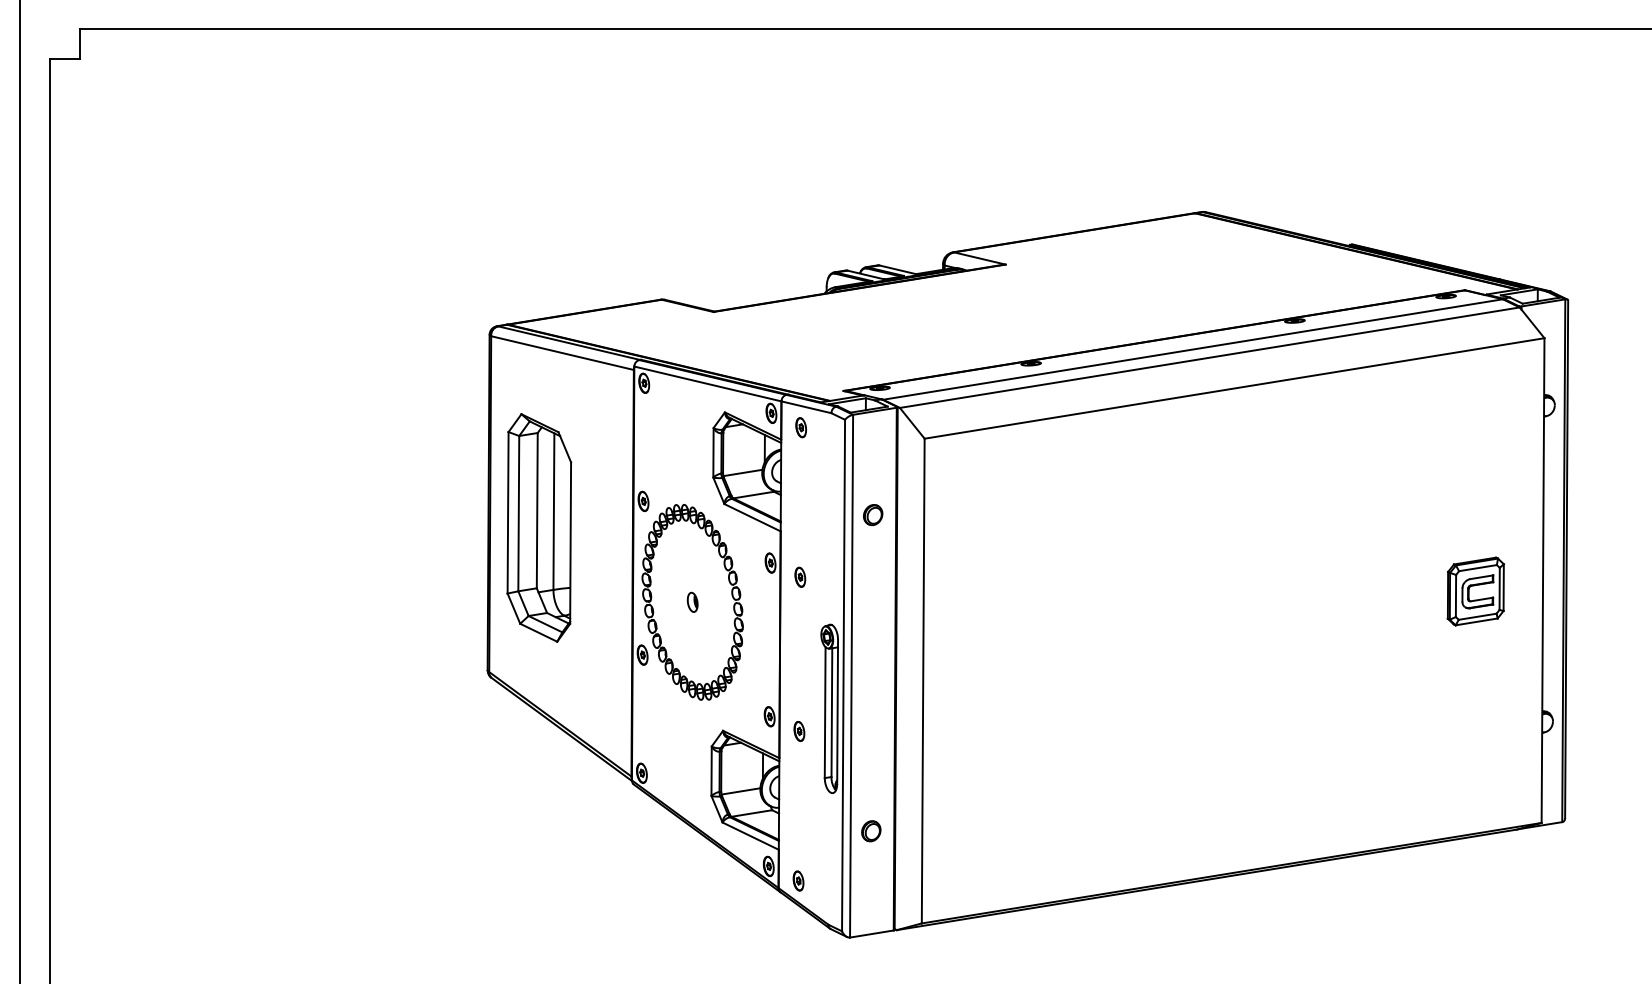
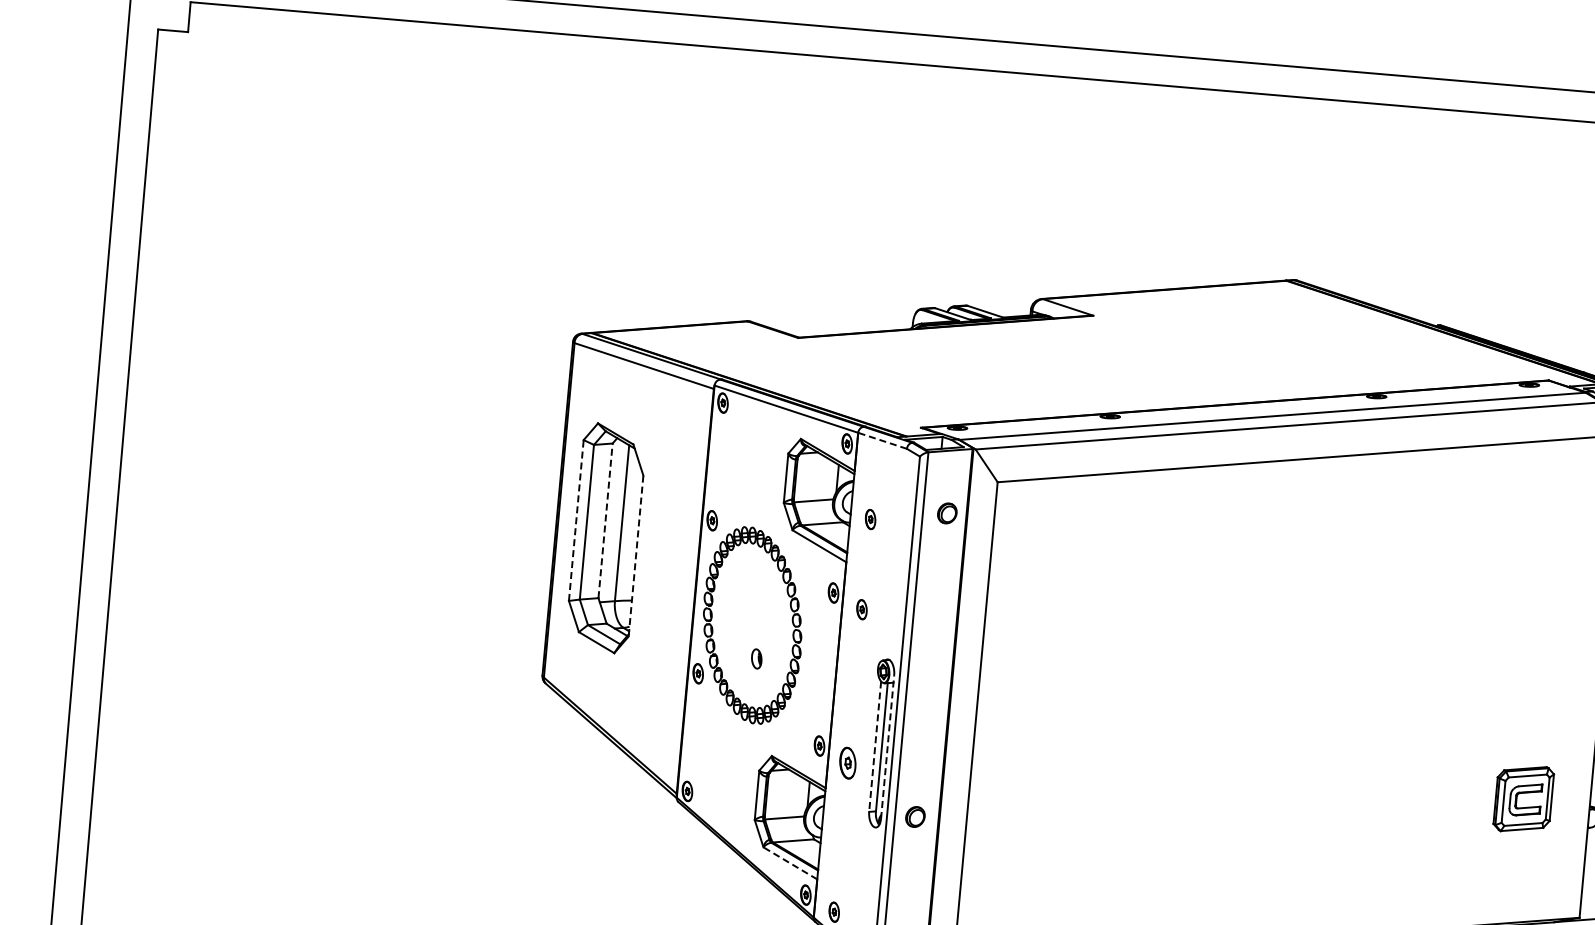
line: (806, 407) -> (882, 441), solid -> dashed
part: (800, 427) -> (869, 519), moved
line: (537, 510) -> (605, 520), solid -> dashed
line: (508, 512) -> (576, 520), solid -> dashed
part: (873, 515) -> (947, 513), moved
line: (570, 543) -> (635, 556), solid -> dashed
part: (1475, 591) -> (1523, 799), moved
part: (692, 601) -> (756, 658), moved
line: (837, 711) -> (887, 746), solid -> dashed
line: (825, 713) -> (875, 747), solid -> dashed
part: (799, 731) -> (847, 763), size x1.6
part: (871, 831) -> (915, 817), moved
line: (750, 835) -> (790, 862), solid -> dashed

